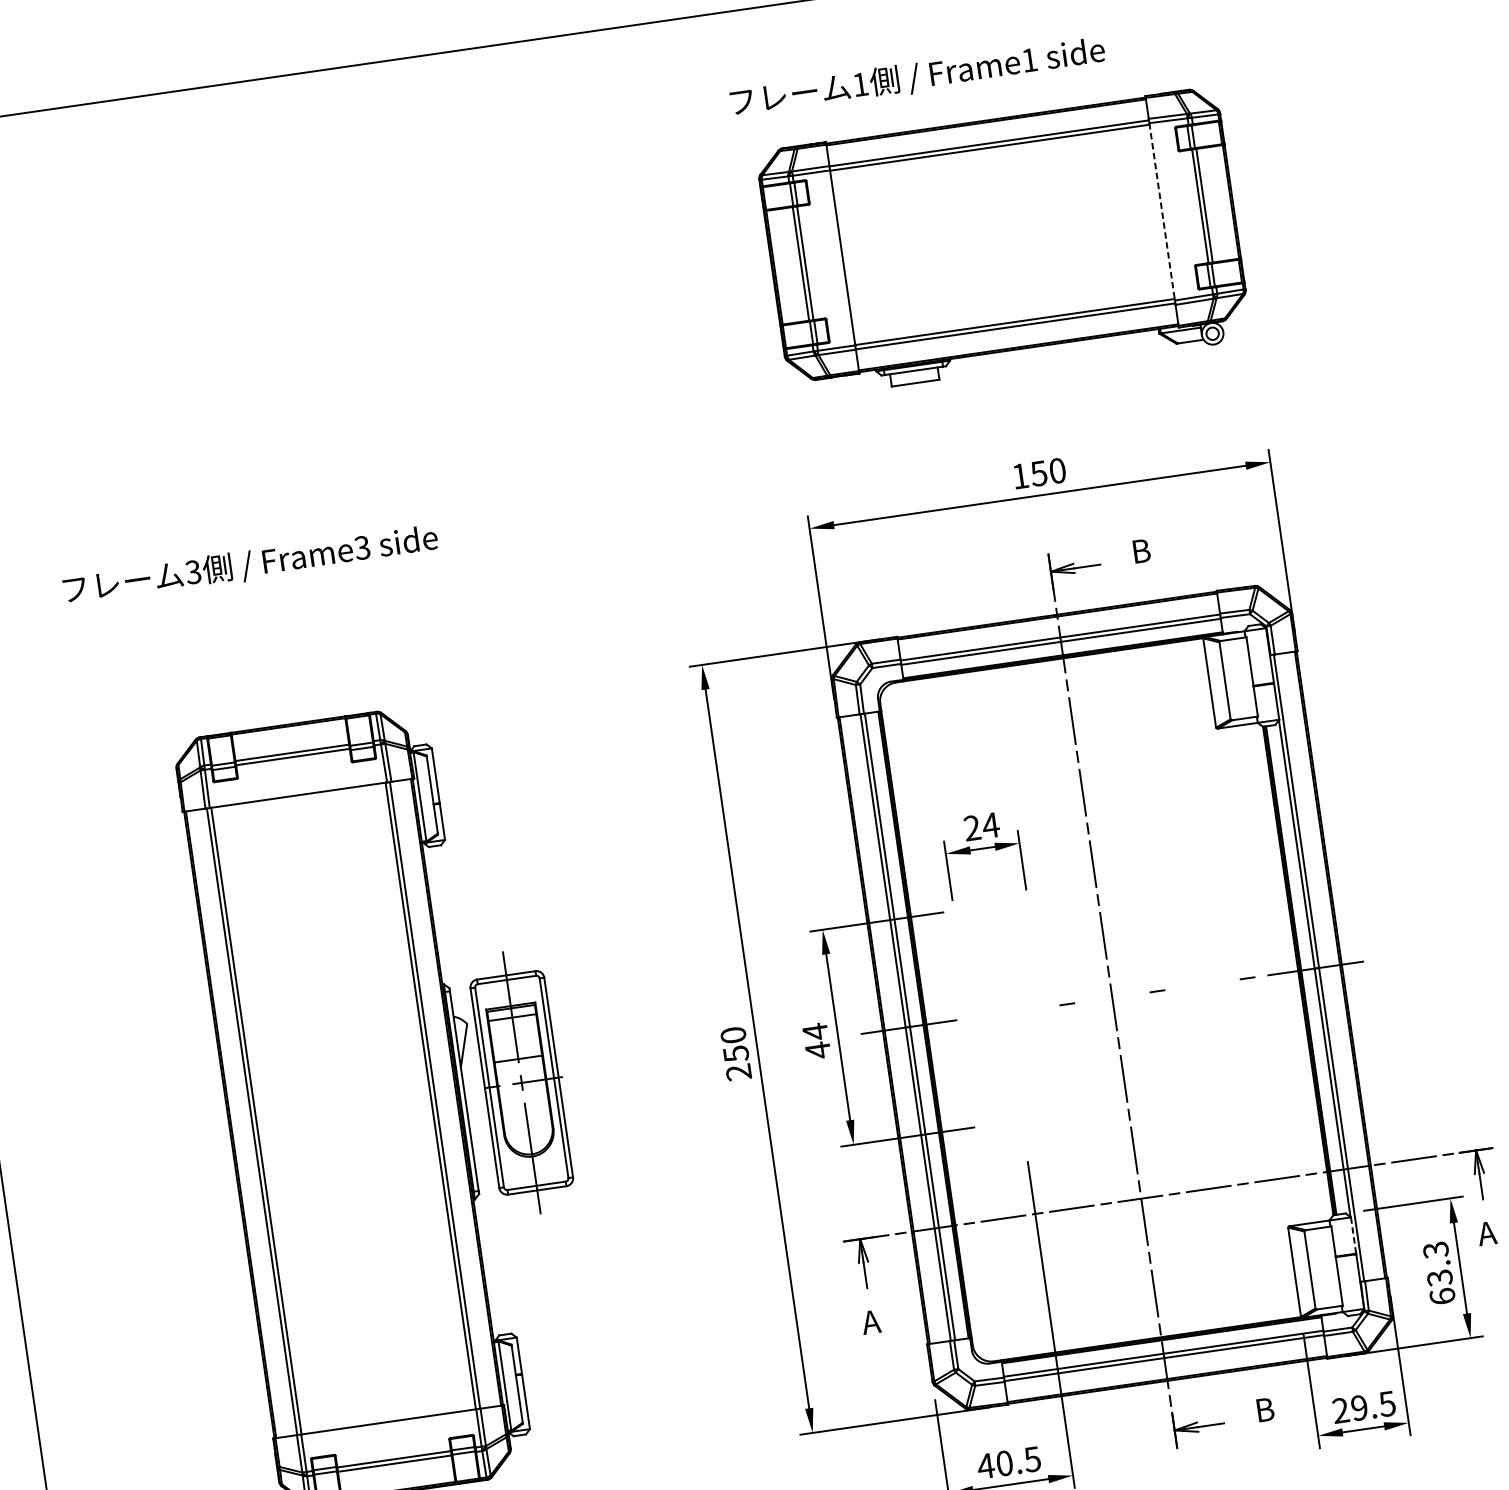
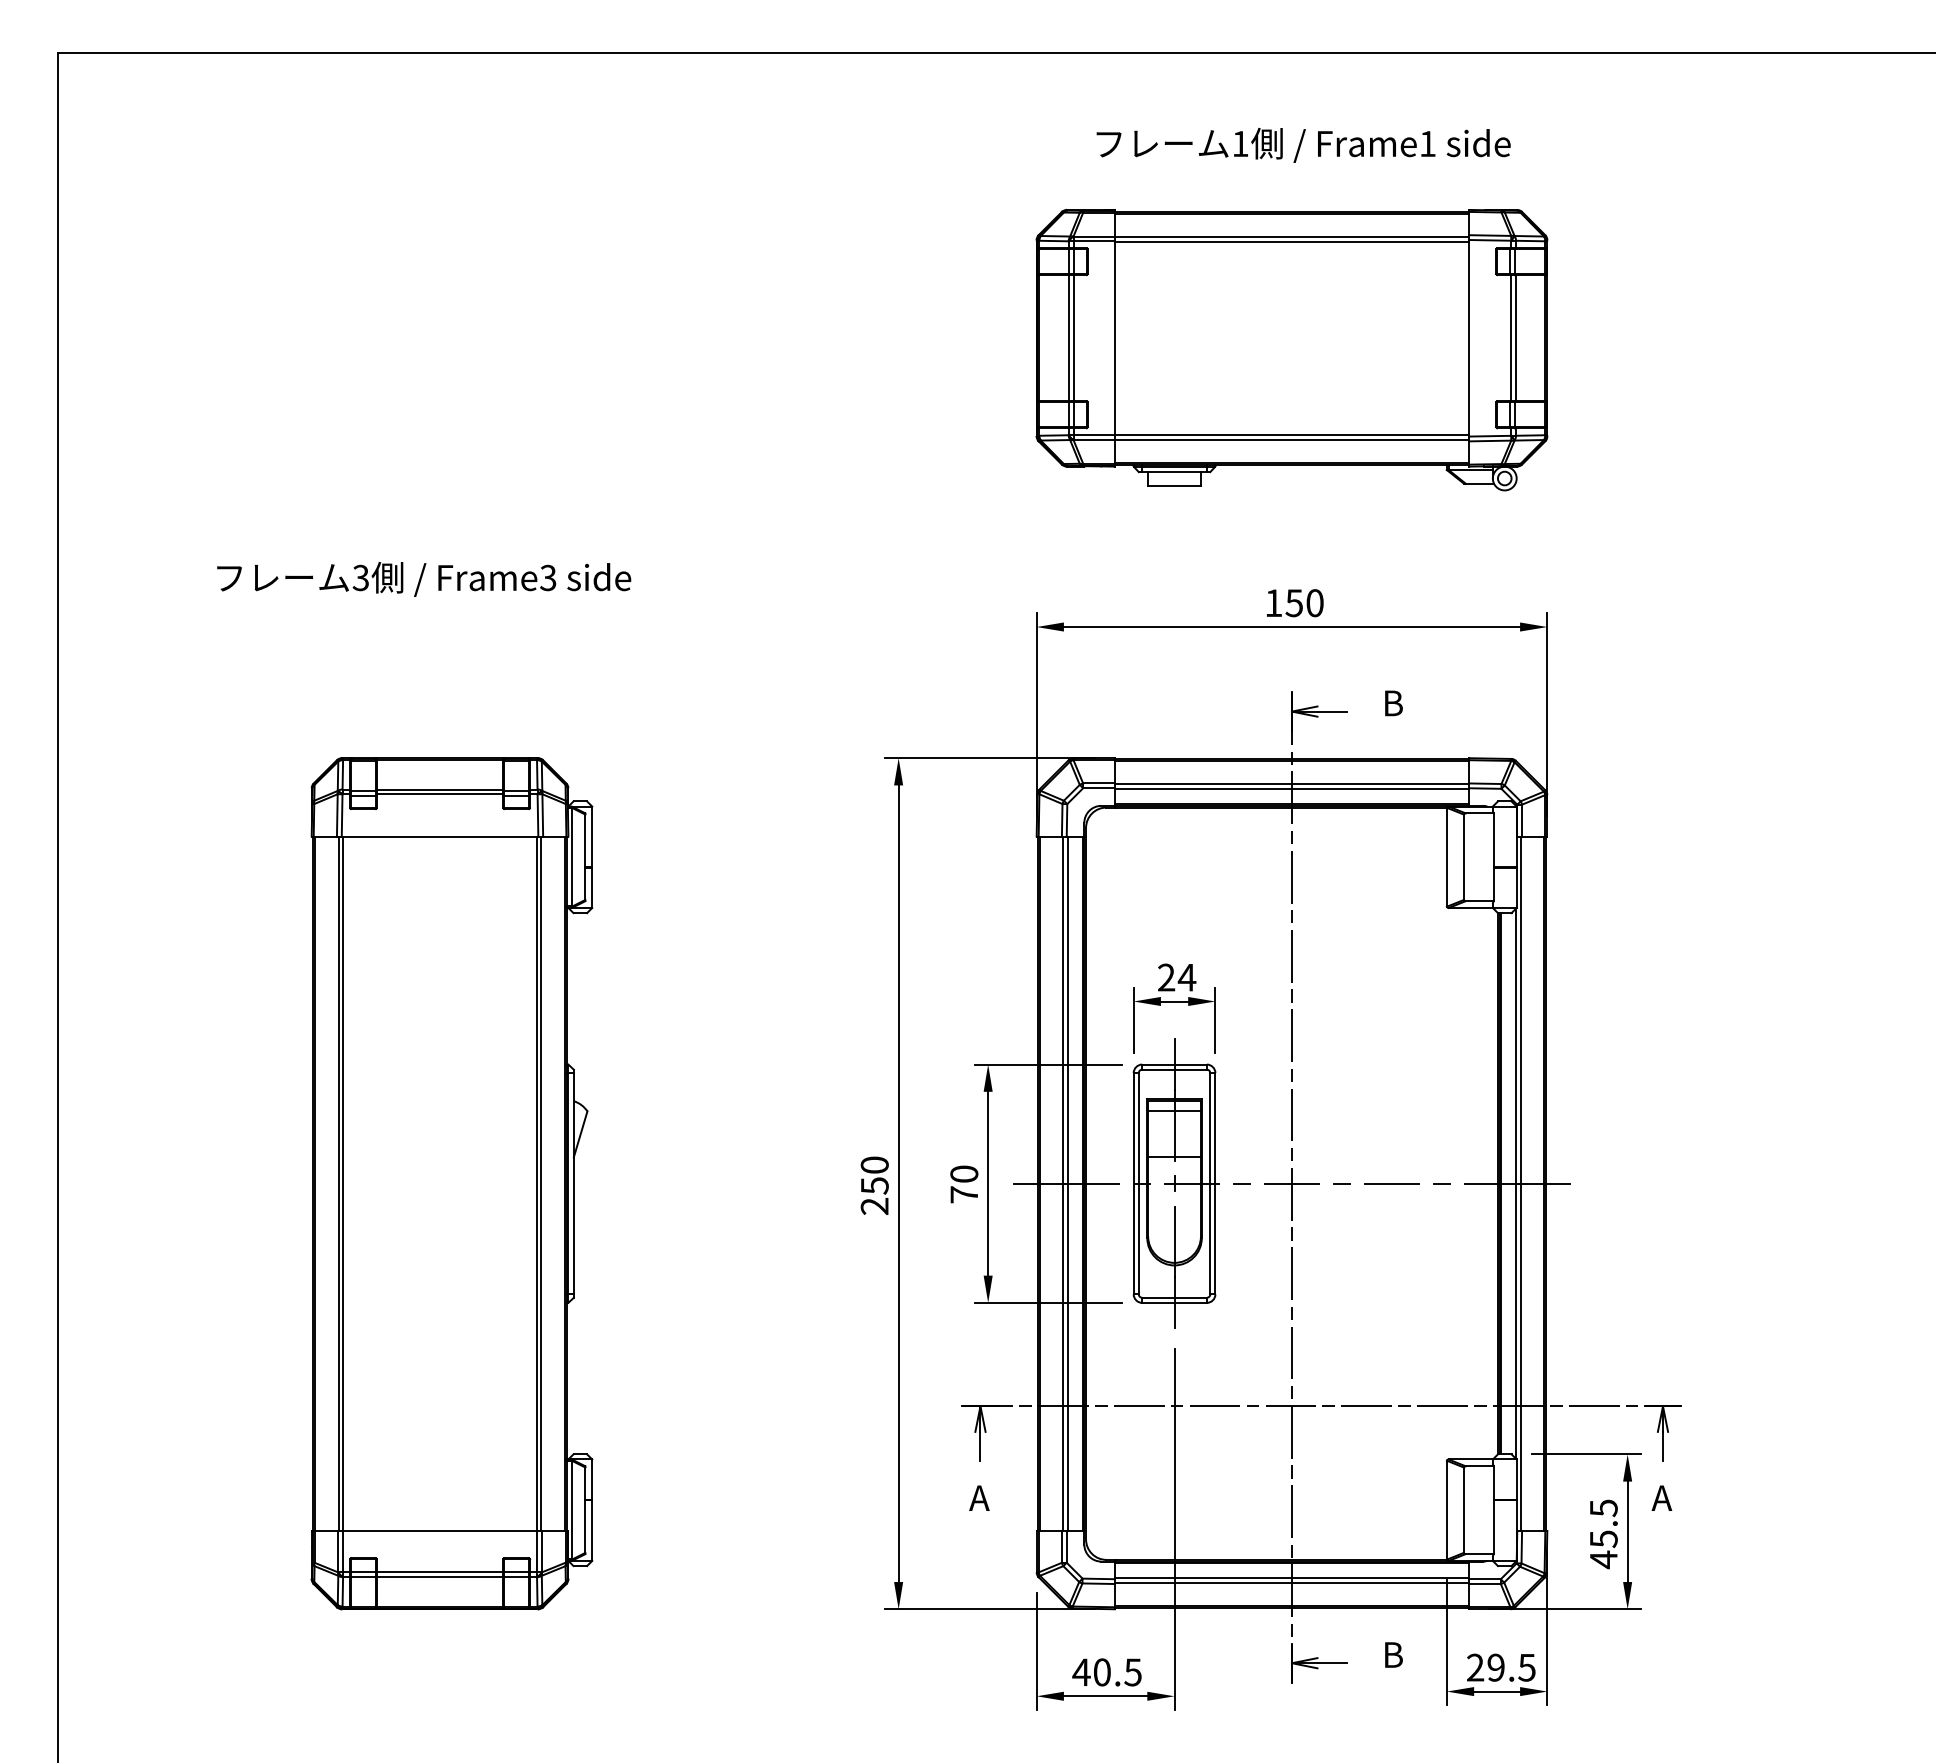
text: (917, 76) -> (1303, 144), moved
line: (1162, 211) -> (1469, 338), dashed -> solid
line: (1202, 984) -> (1391, 1183), added
line: (1111, 997) -> (1291, 1183), added
text: (816, 1041) -> (964, 1184), 44 -> 70
part: (522, 1082) -> (1175, 1183), moved
line: (1353, 1236) -> (1516, 1480), dashed -> solid
text: (1439, 1273) -> (1603, 1534), 63.3 -> 45.5

